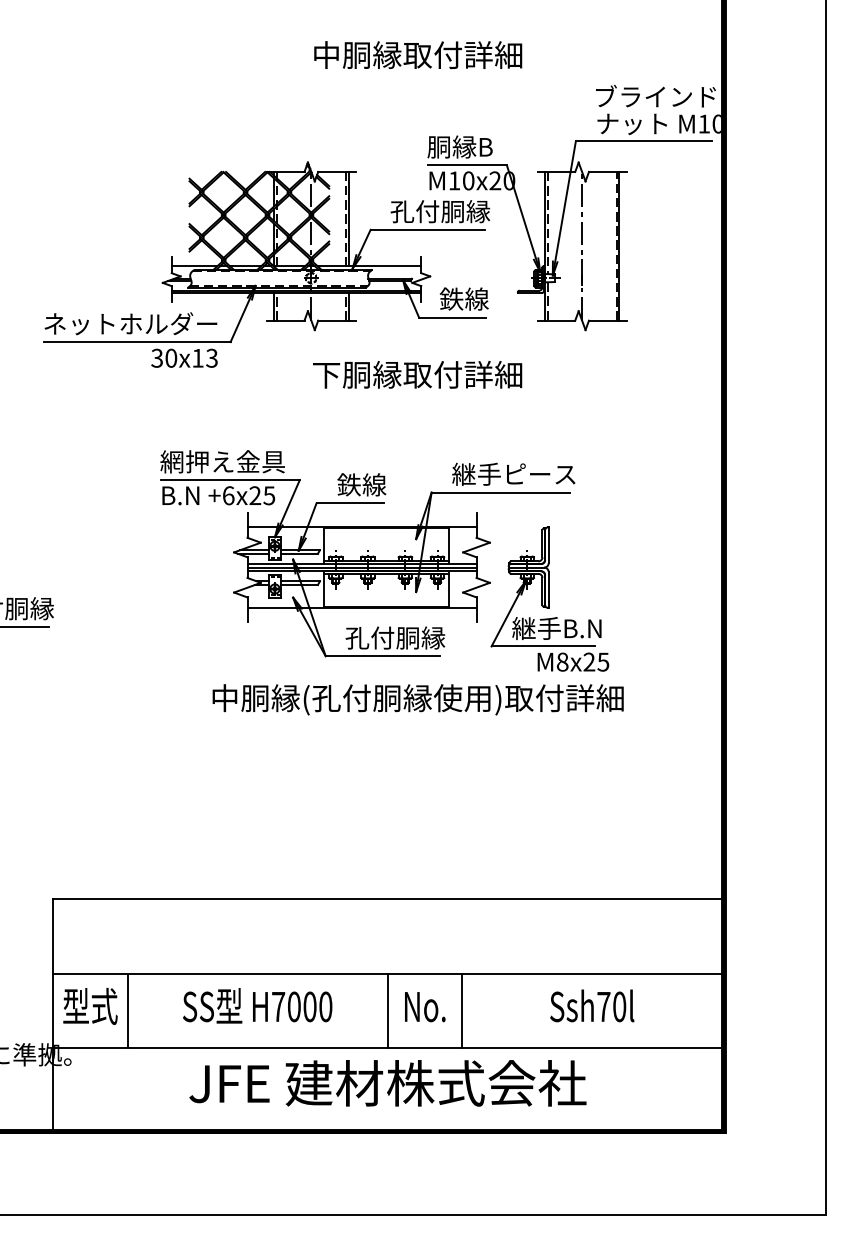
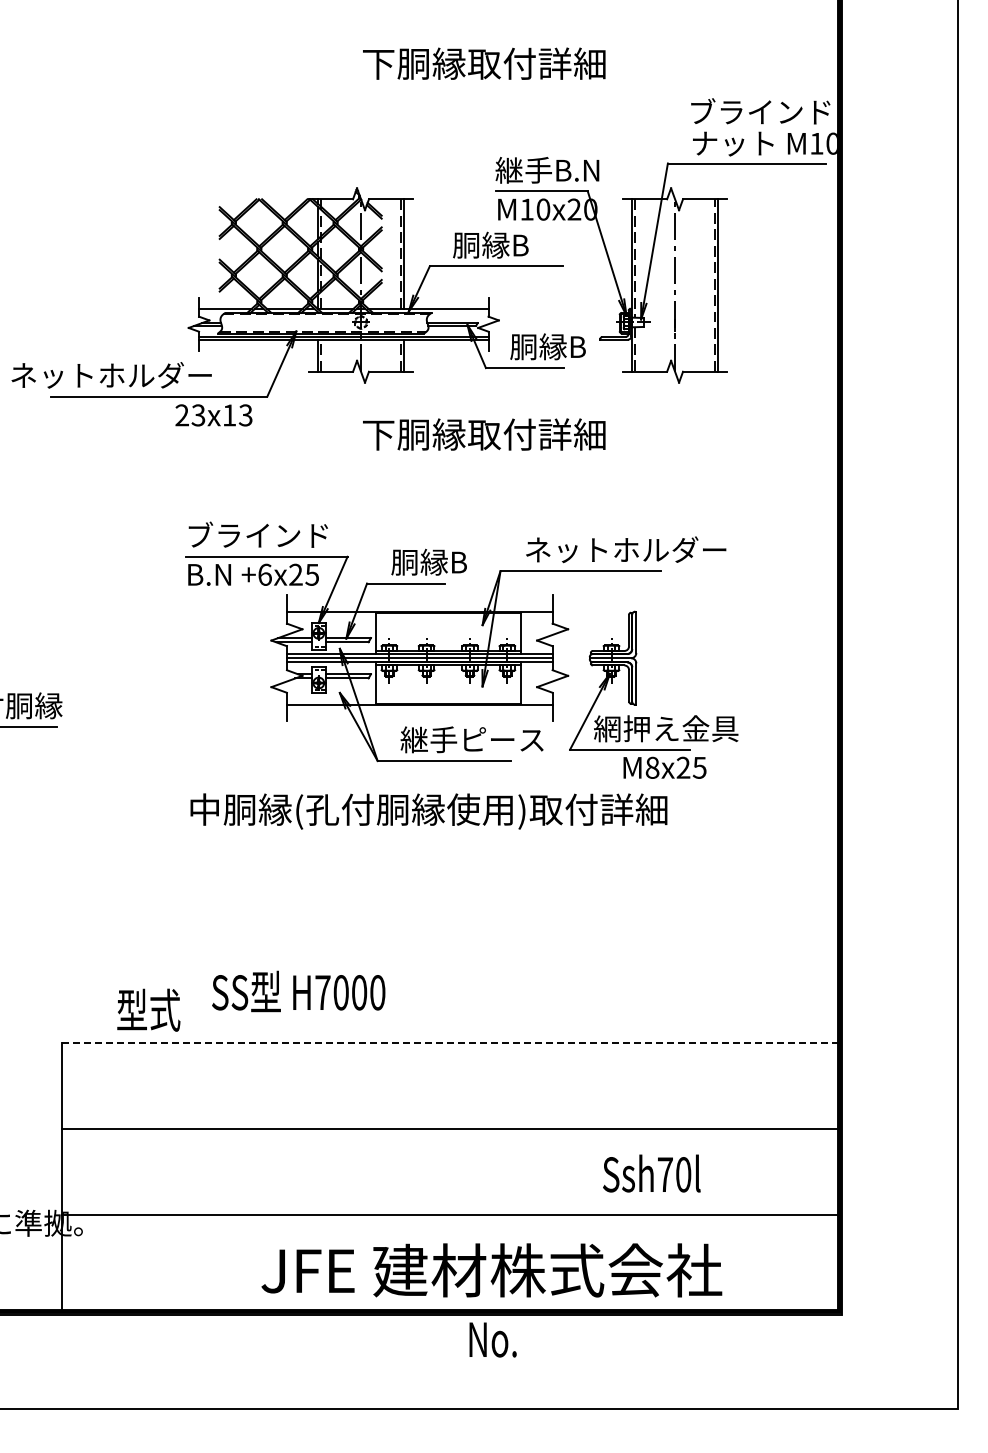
text: (326, 54) -> (378, 63), 中胴縁取付詳細 -> 下胴縁取付詳細
text: (472, 147) -> (547, 170), 胴縁B -> 継手B.N
text: (440, 210) -> (510, 244), 孔付胴縁 -> 胴縁B
text: (472, 298) -> (547, 346), 鉄線 -> 胴縁B
text: (130, 323) -> (111, 375), moved
text: (164, 358) -> (190, 415), 30x13 -> 23x13
text: (222, 460) -> (257, 534), 網押え金具 -> ブラインド
text: (539, 473) -> (625, 549), 継手ピース -> ネットホルダー
text: (369, 484) -> (428, 561), 鉄線 -> 胴縁B
text: (575, 628) -> (667, 728), 継手B.N -> 網押え金具
text: (406, 637) -> (471, 739), 孔付胴縁 -> 継手ピース
text: (417, 699) -> (428, 811), moved
line: (388, 898) -> (450, 1042), solid -> dashed
text: (90, 1005) -> (148, 1009), moved
text: (257, 1005) -> (298, 991), moved
text: (591, 1005) -> (651, 1173), moved
text: (424, 1006) -> (492, 1339), moved
line: (127, 1010) -> (147, 1172), removed
line: (387, 1010) -> (449, 1172), removed
line: (461, 1010) -> (535, 1172), removed
text: (387, 1083) -> (491, 1270), moved

